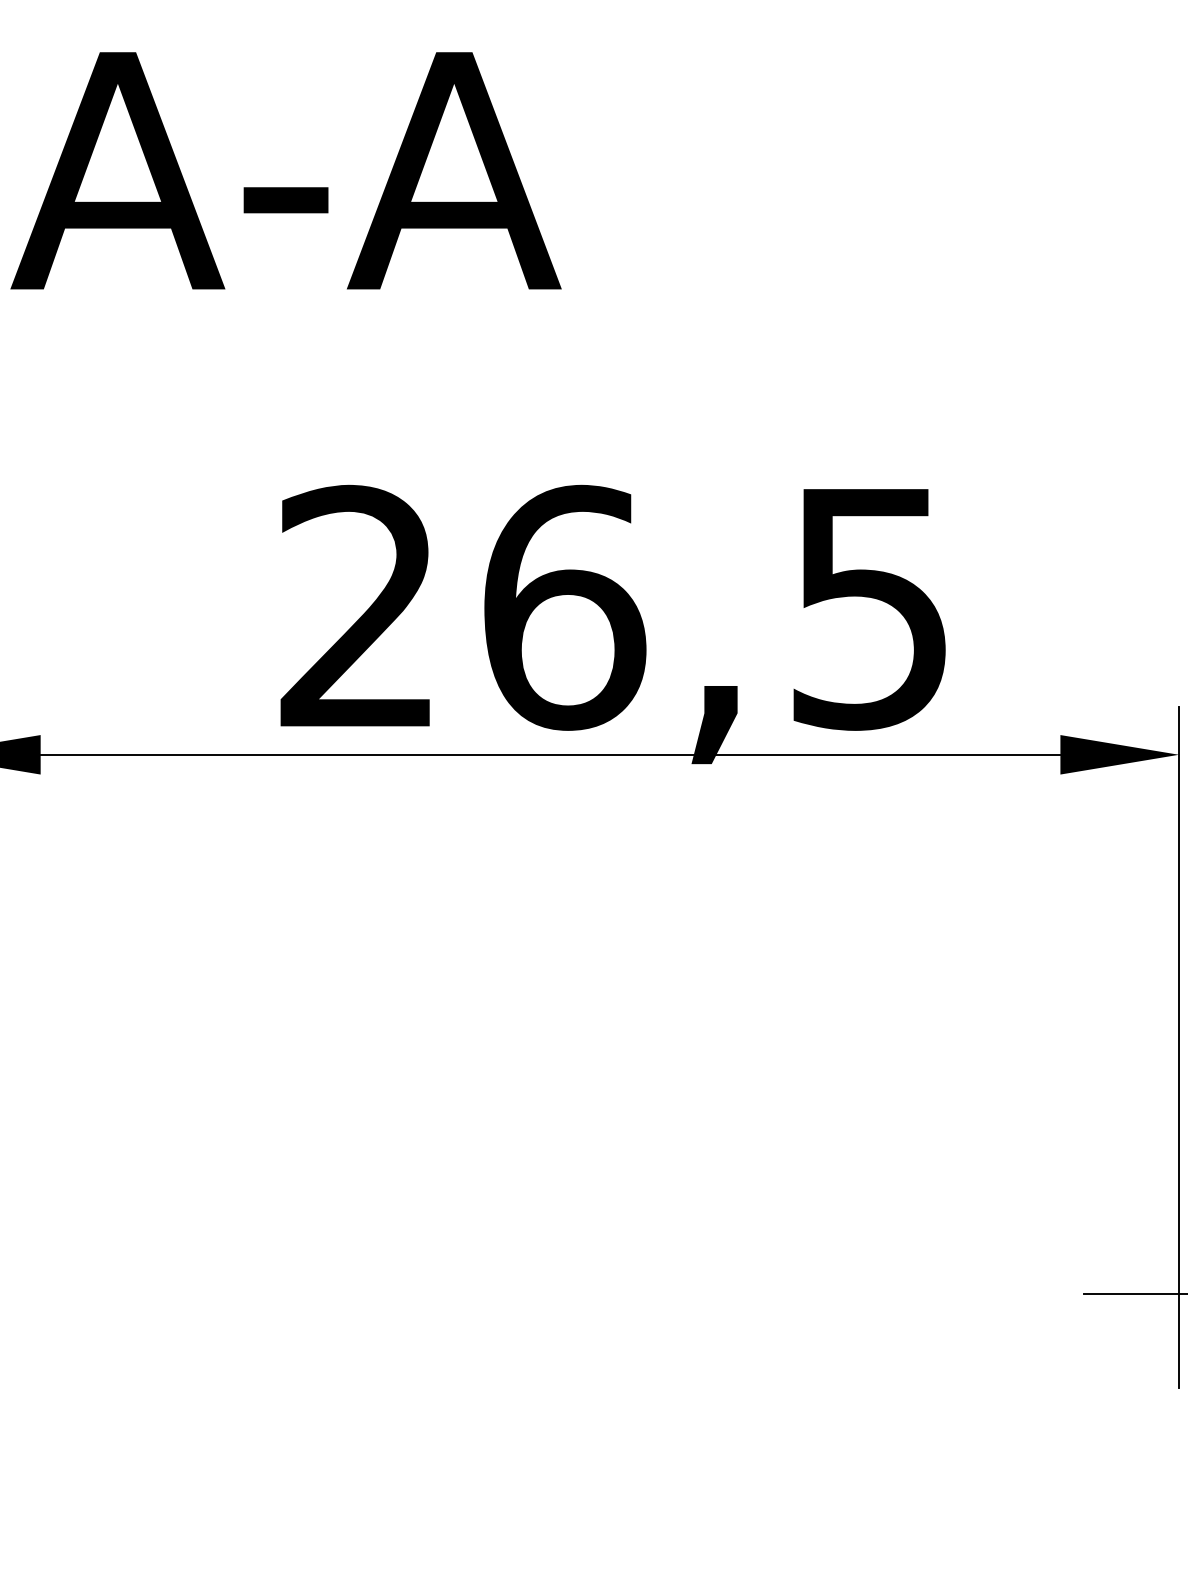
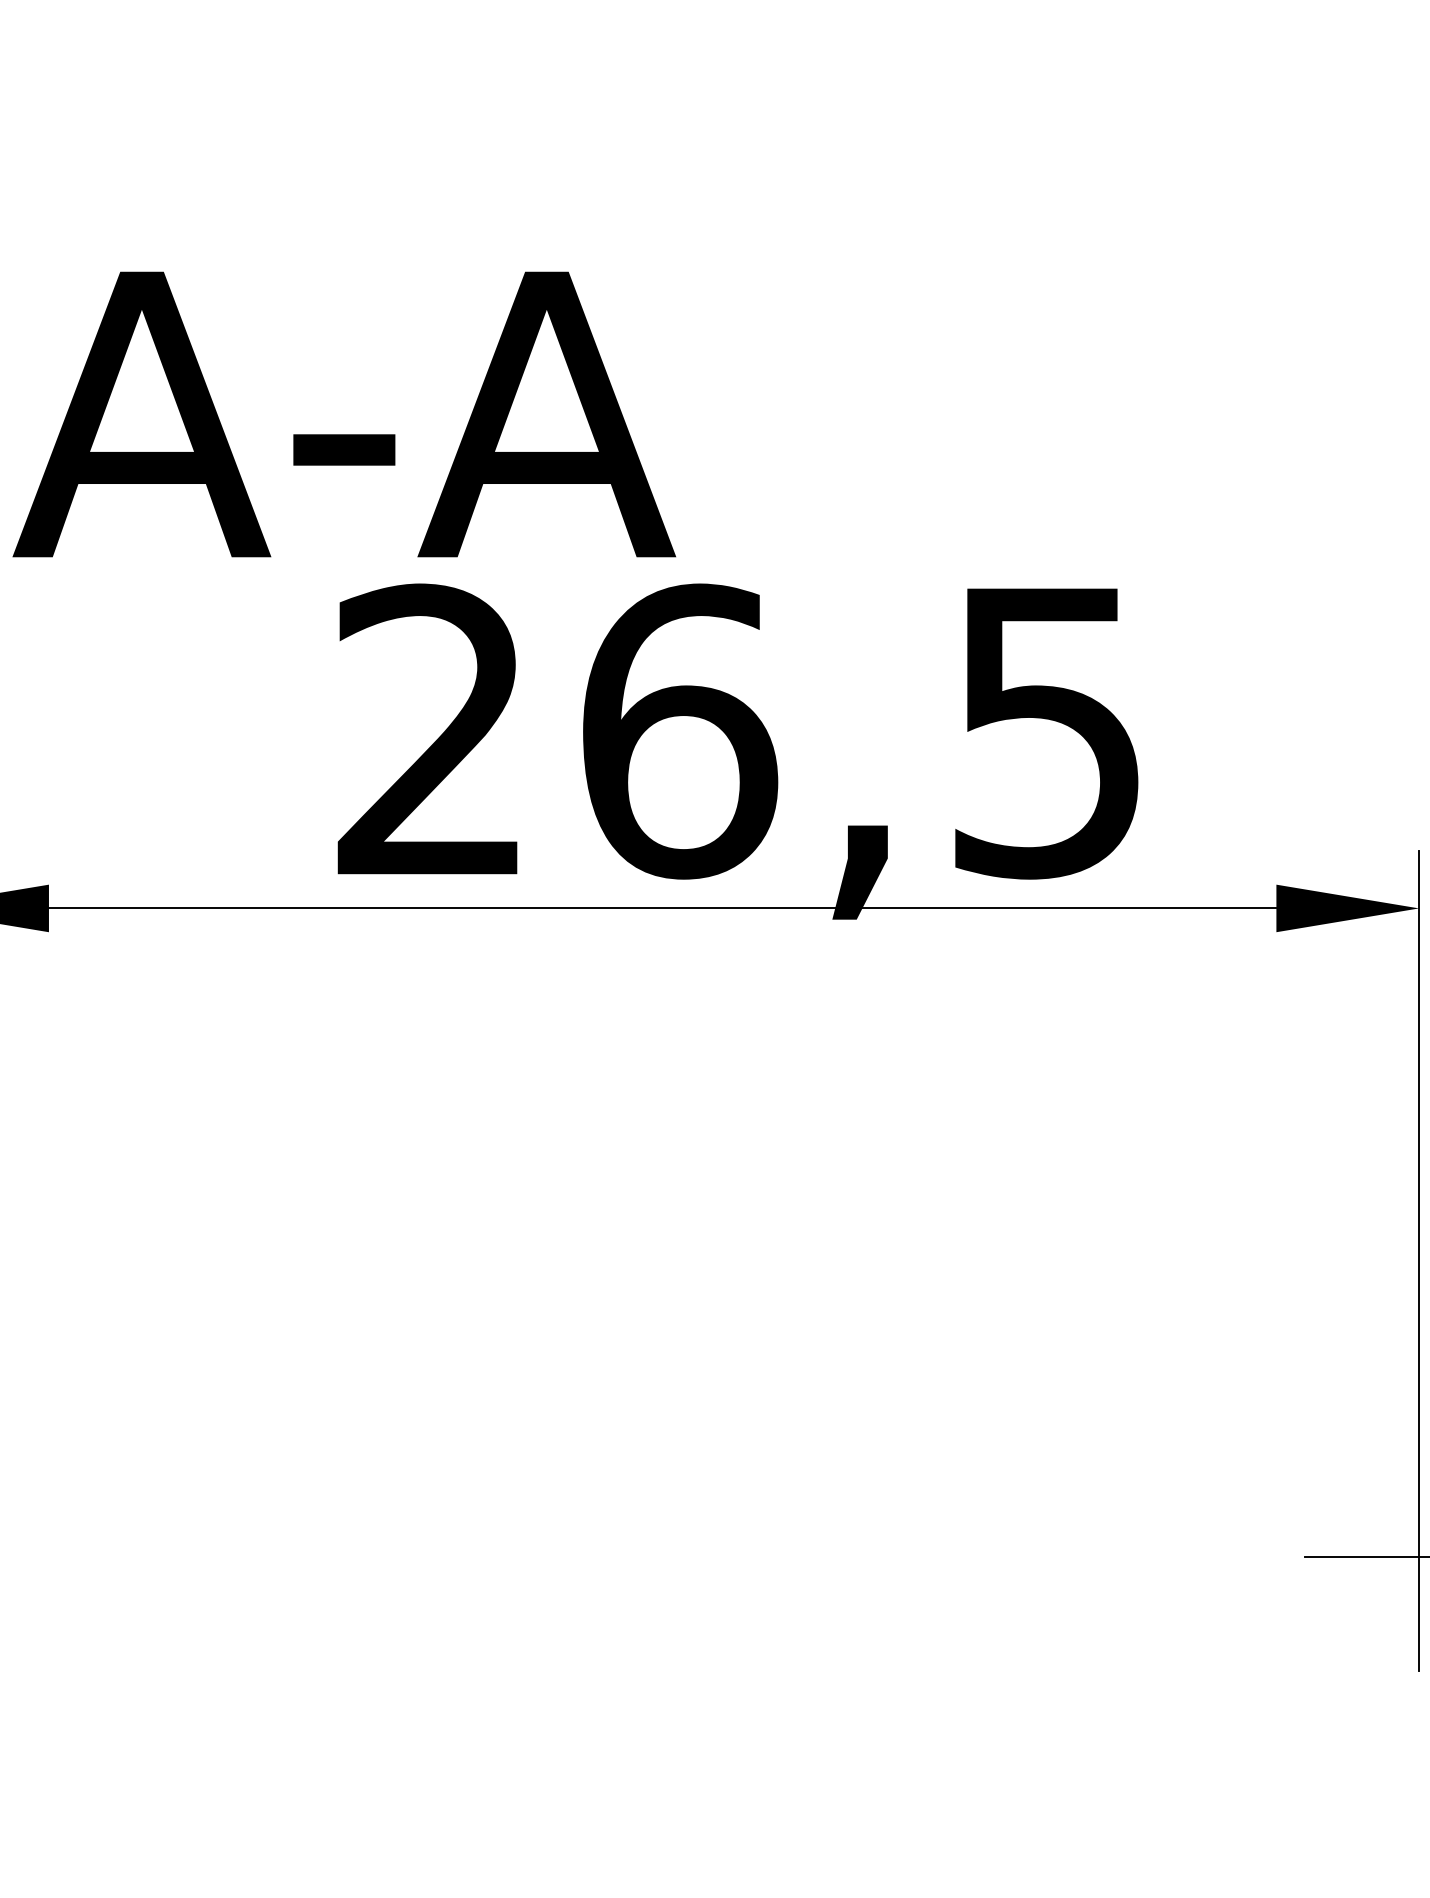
text: (285, 170) -> (343, 414), moved

